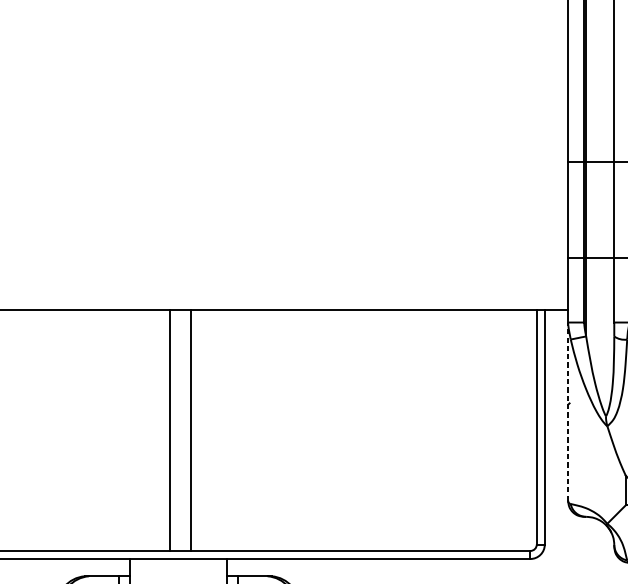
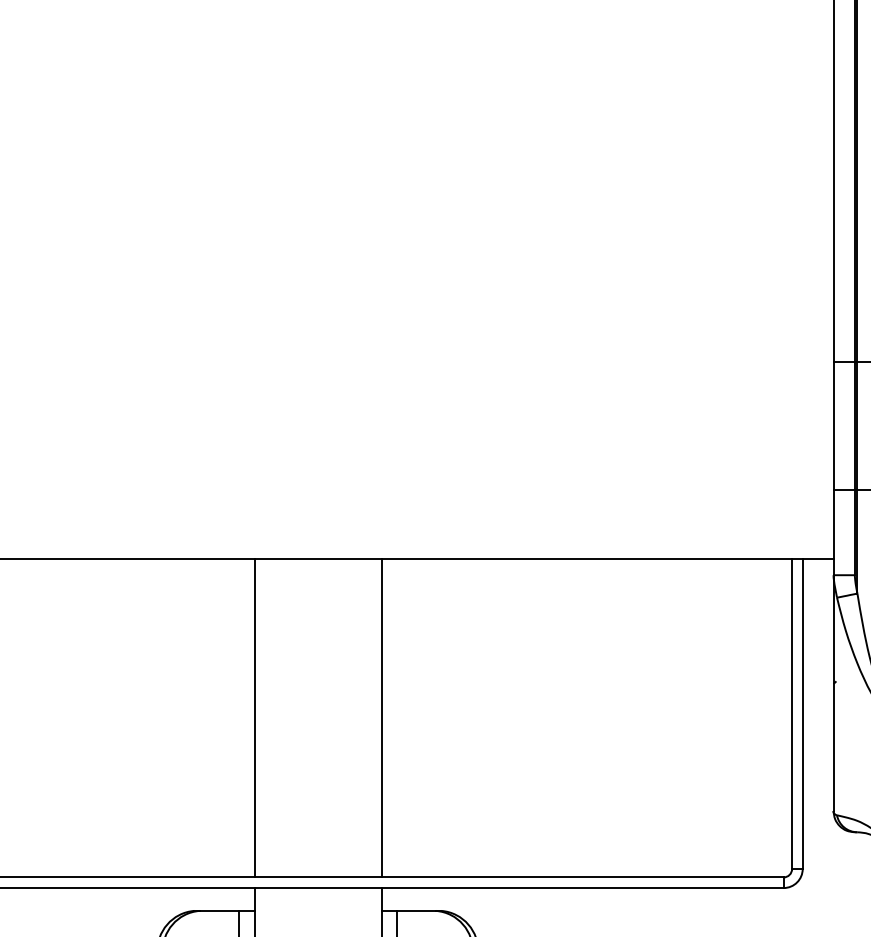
line: (568, 411) -> (833, 693), dashed -> solid
line: (169, 430) -> (254, 717), moved
line: (190, 430) -> (382, 717), moved

